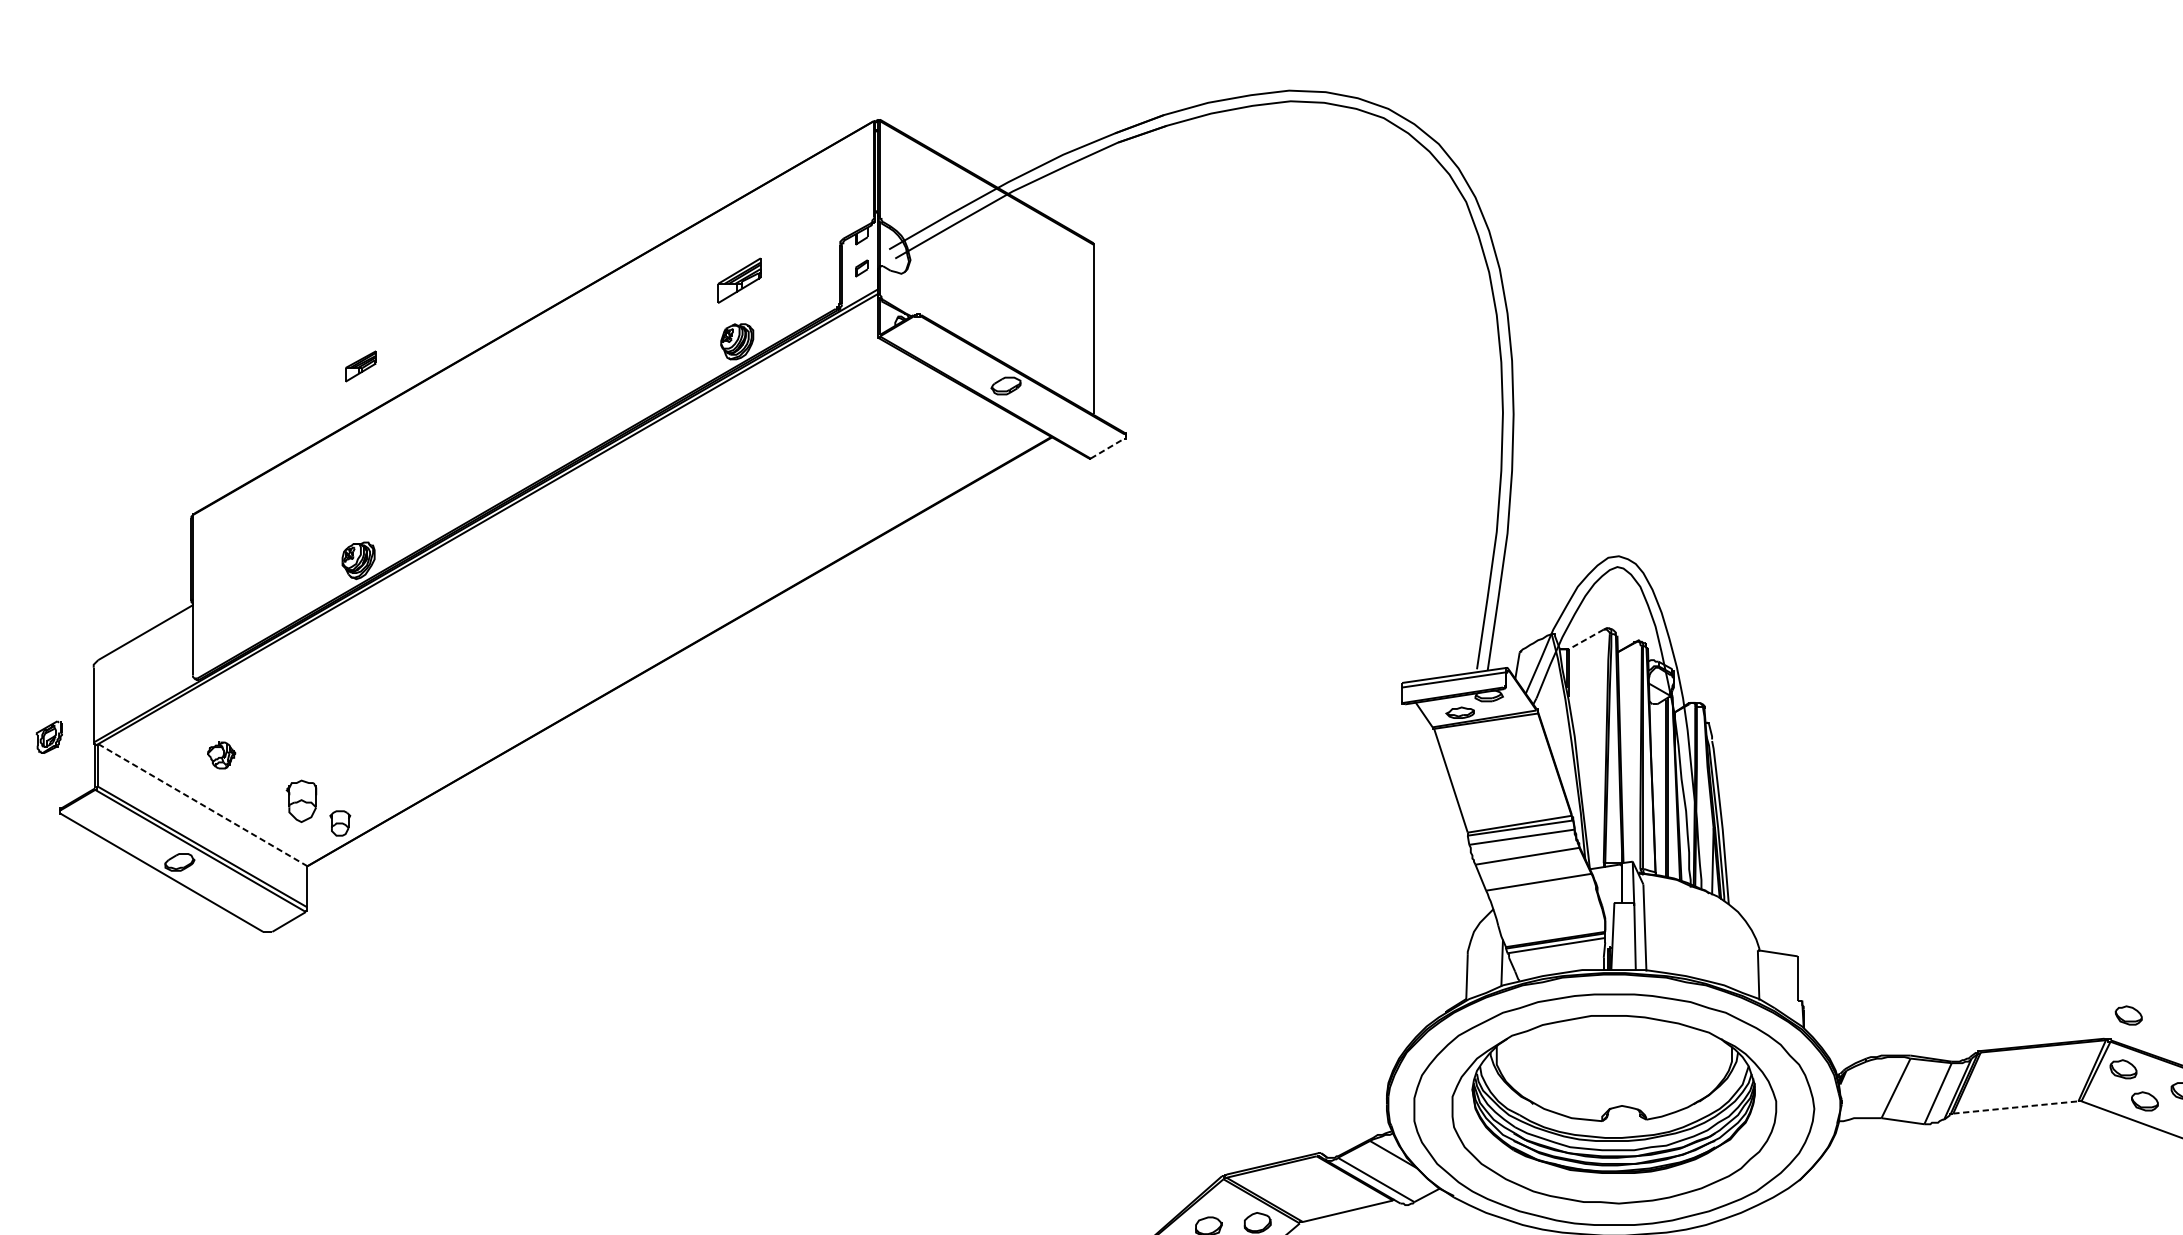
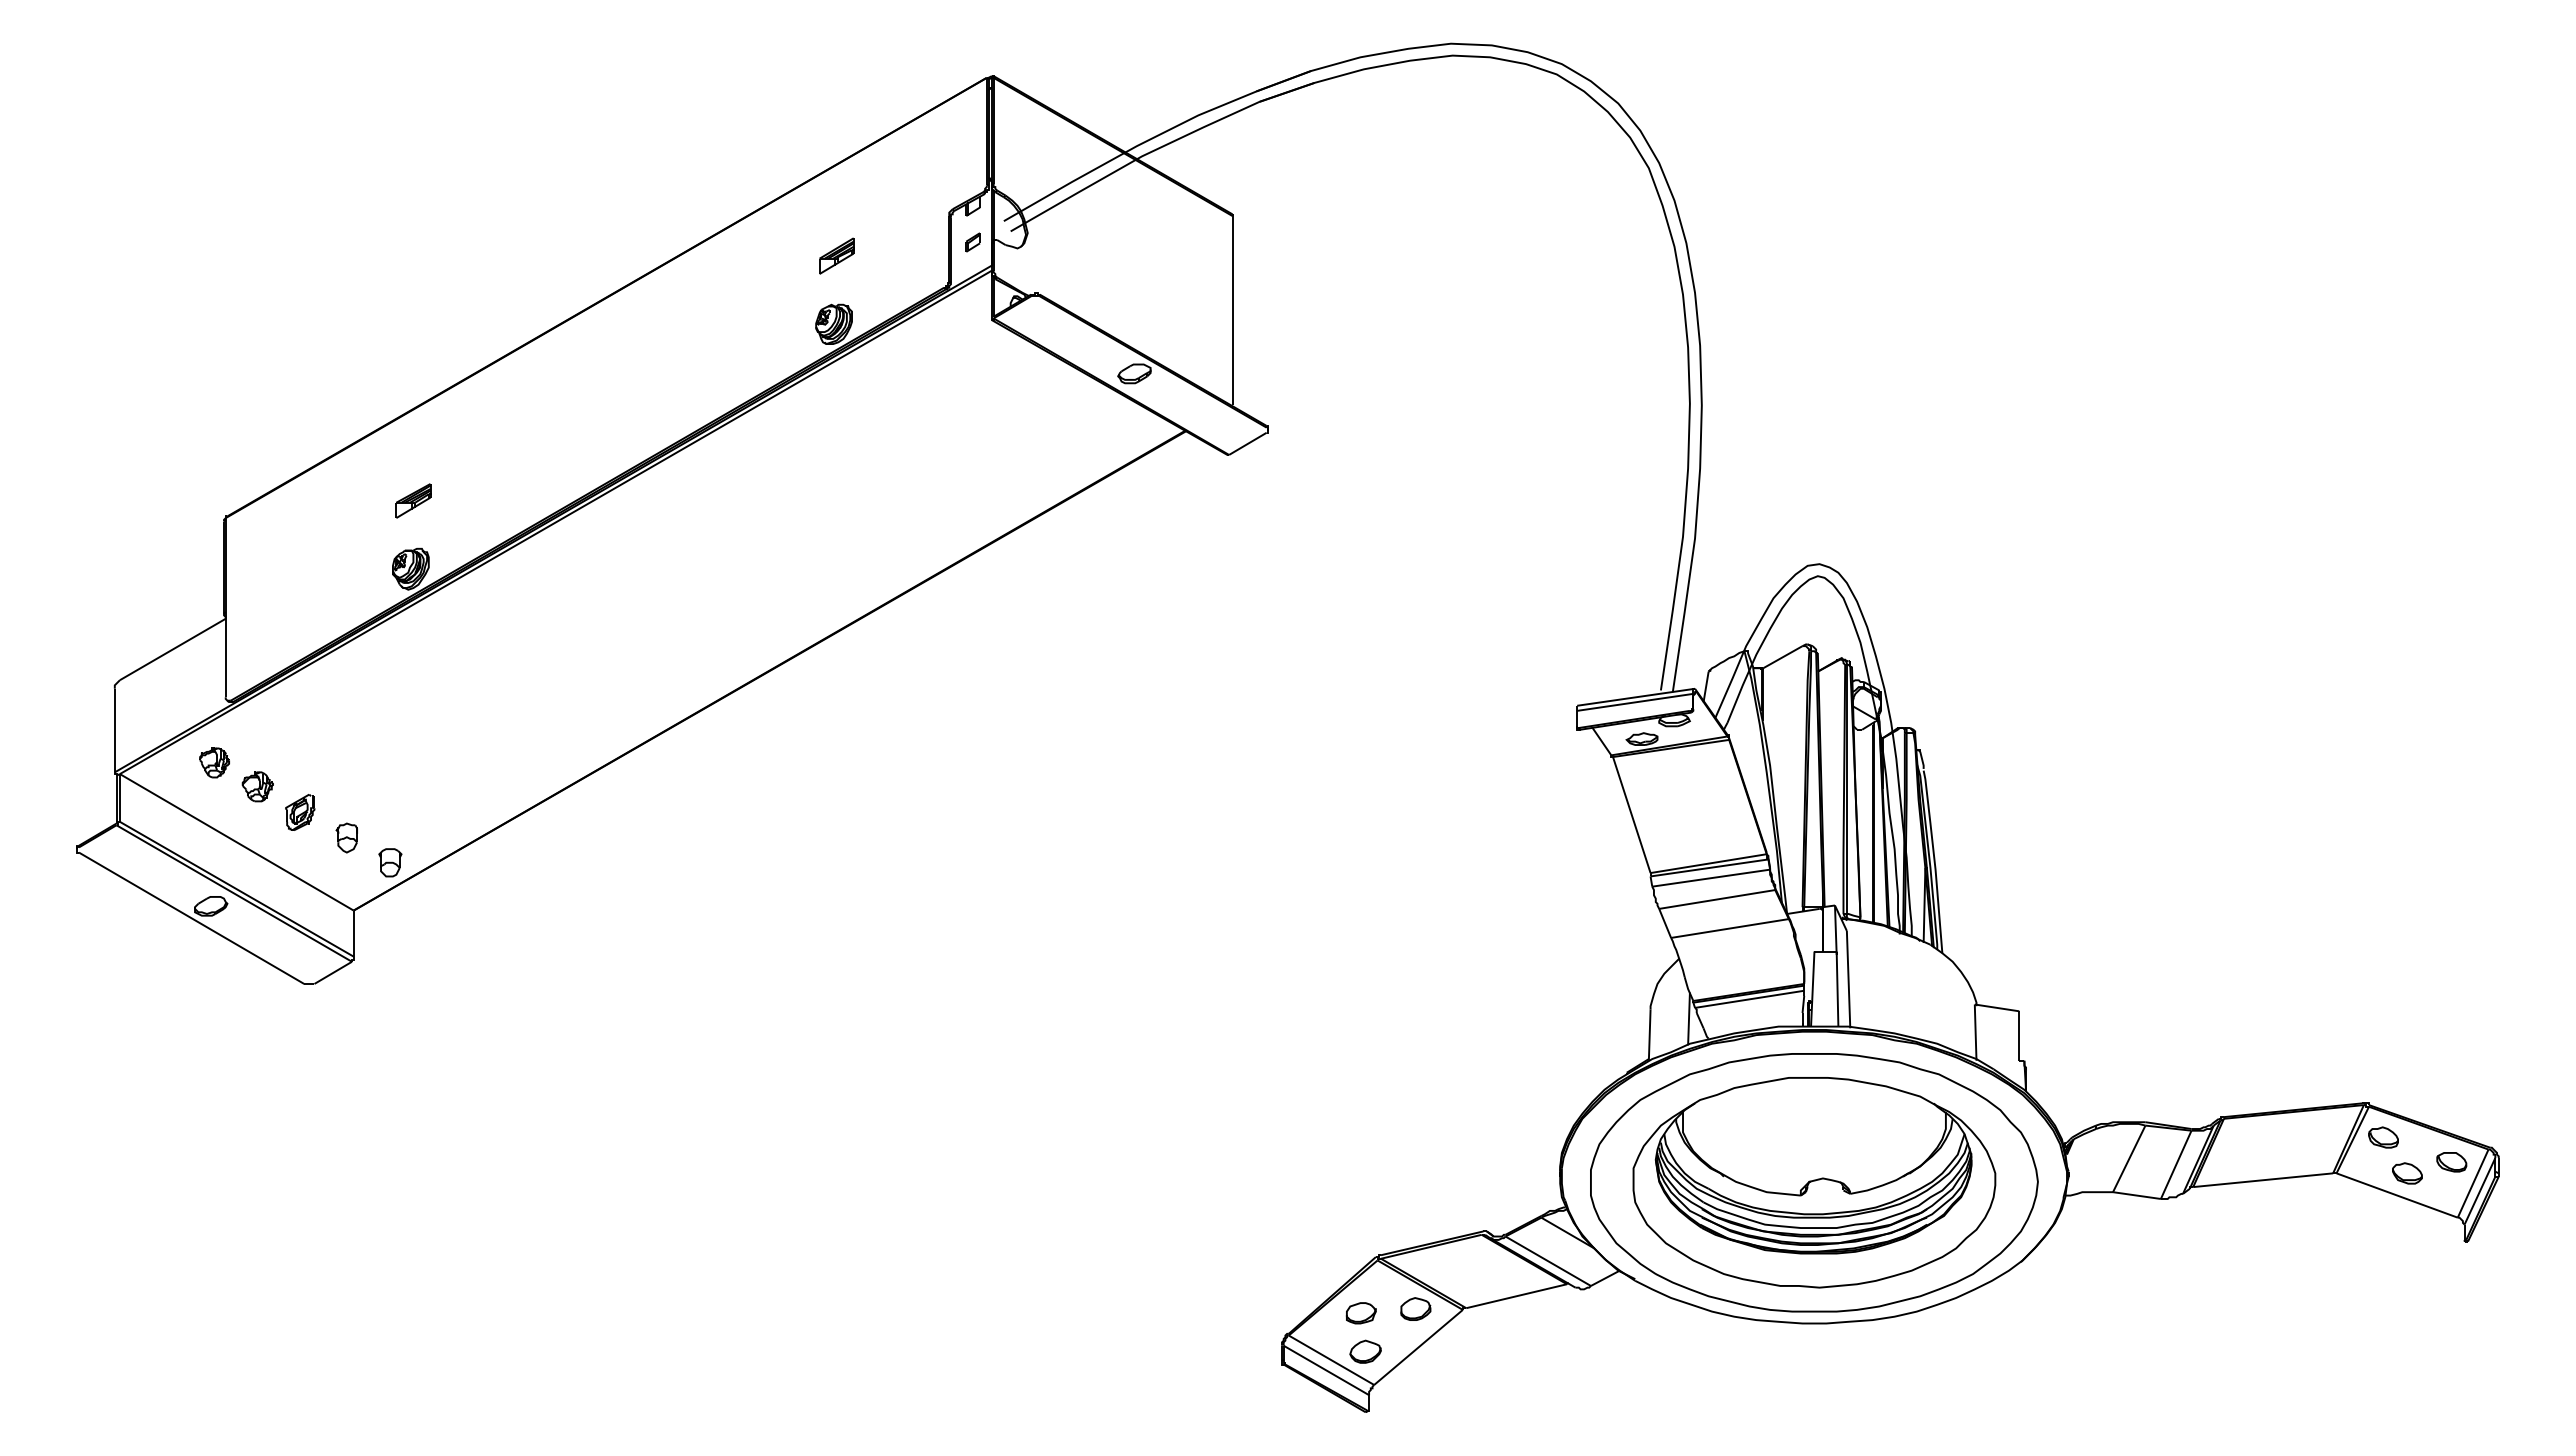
part: (739, 280) -> (836, 255), size x0.71
part: (360, 366) -> (413, 500), moved
line: (1107, 448) -> (1247, 443), dashed -> solid
line: (1585, 639) -> (1782, 657), dashed -> solid
part: (182, 733) -> (214, 762), added
part: (49, 737) -> (300, 812), moved
part: (301, 800) -> (346, 837), size x0.62
line: (203, 805) -> (237, 842), dashed -> solid
part: (2128, 1015) -> (2389, 1077), removed
line: (2016, 1107) -> (2263, 1180), dashed -> solid

